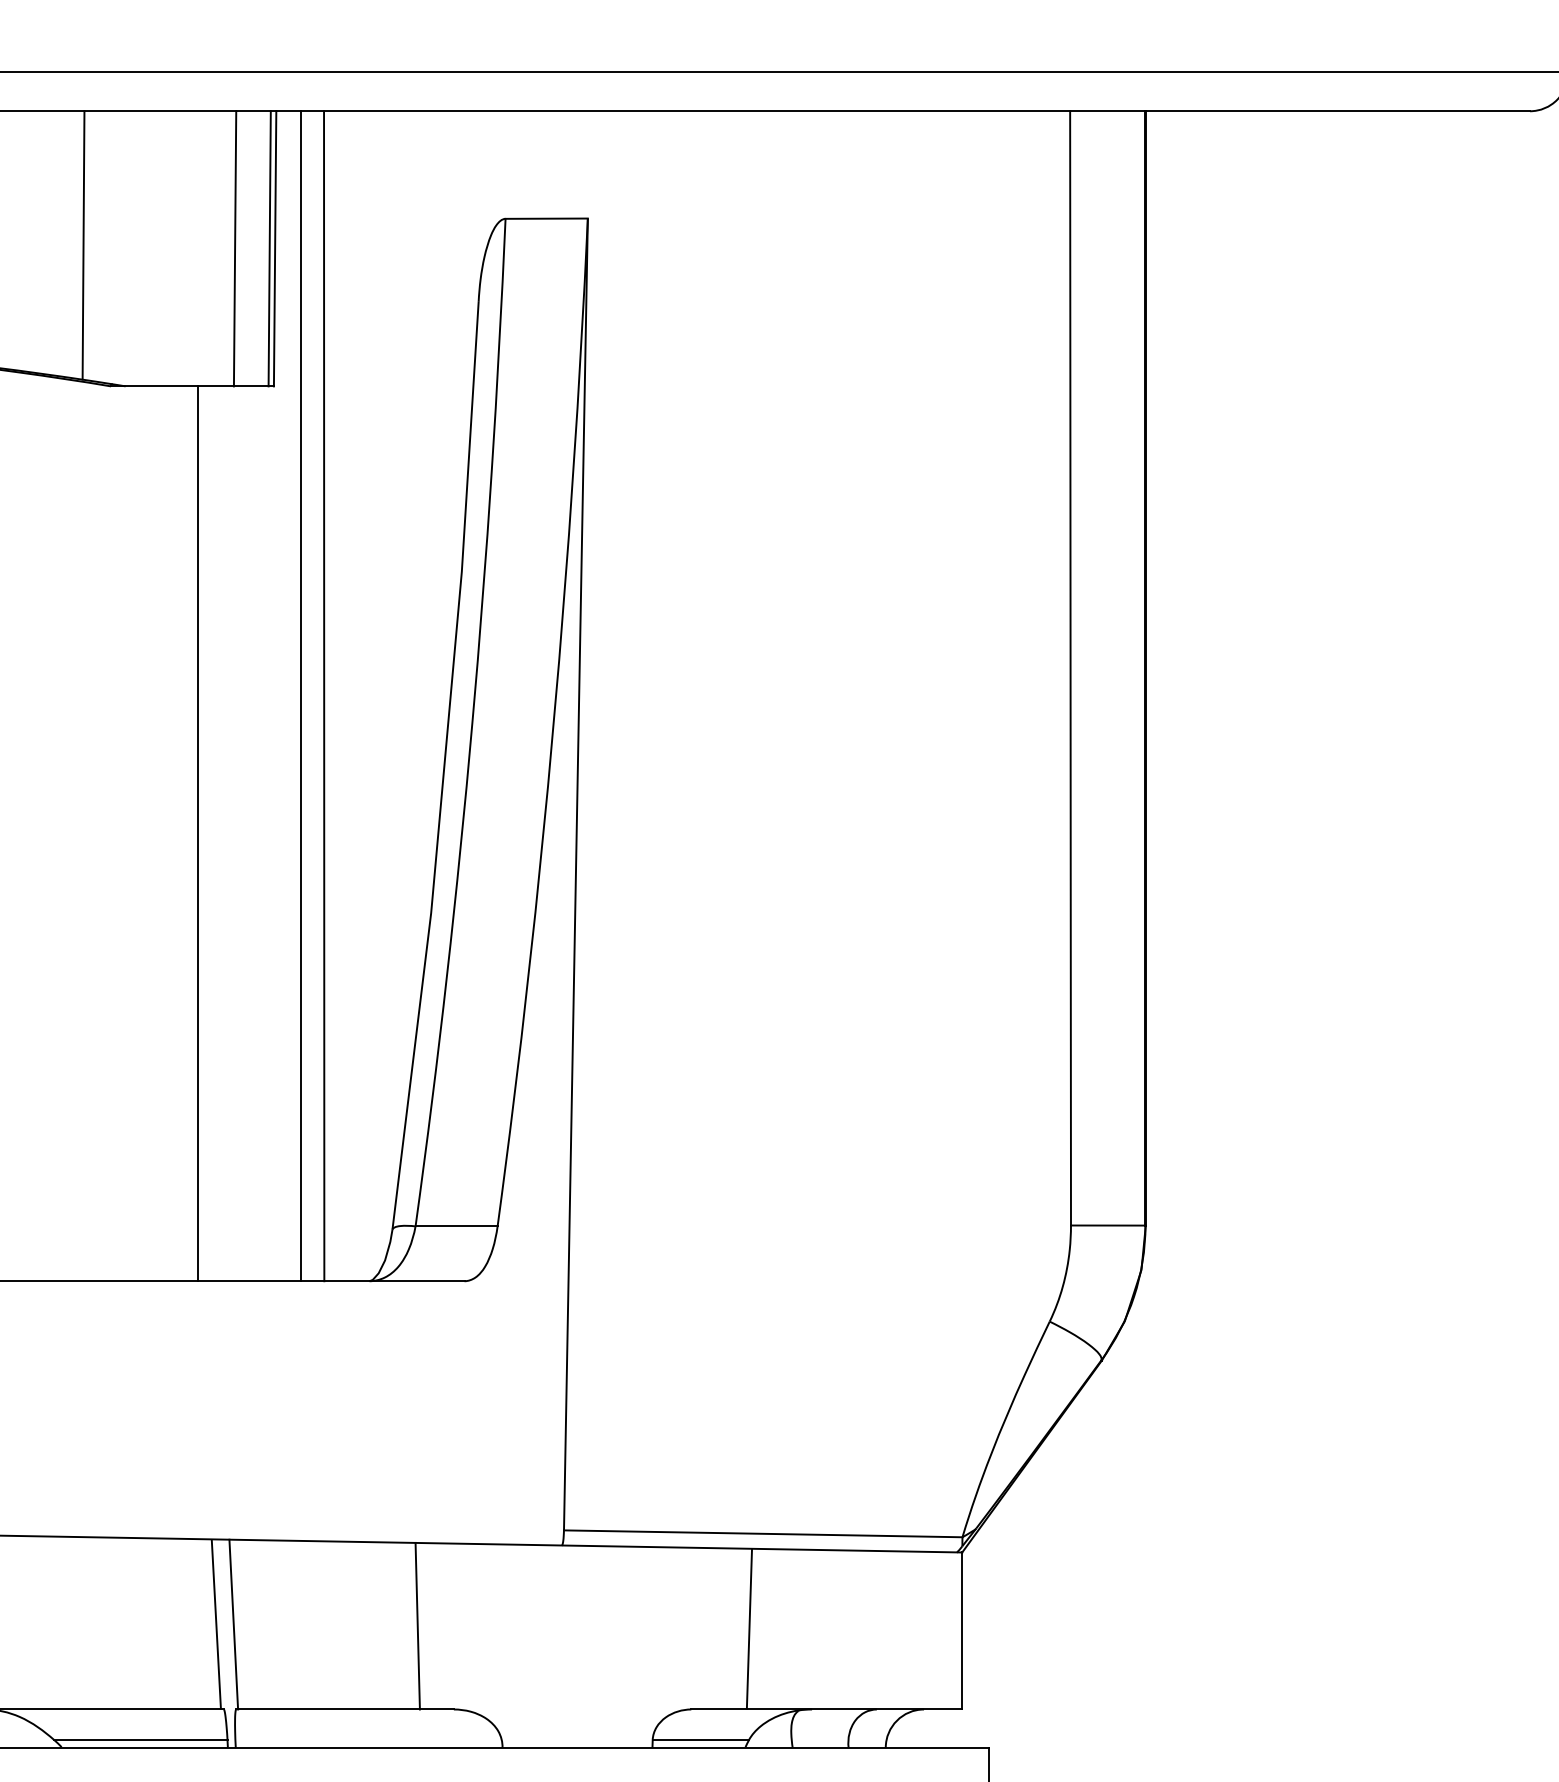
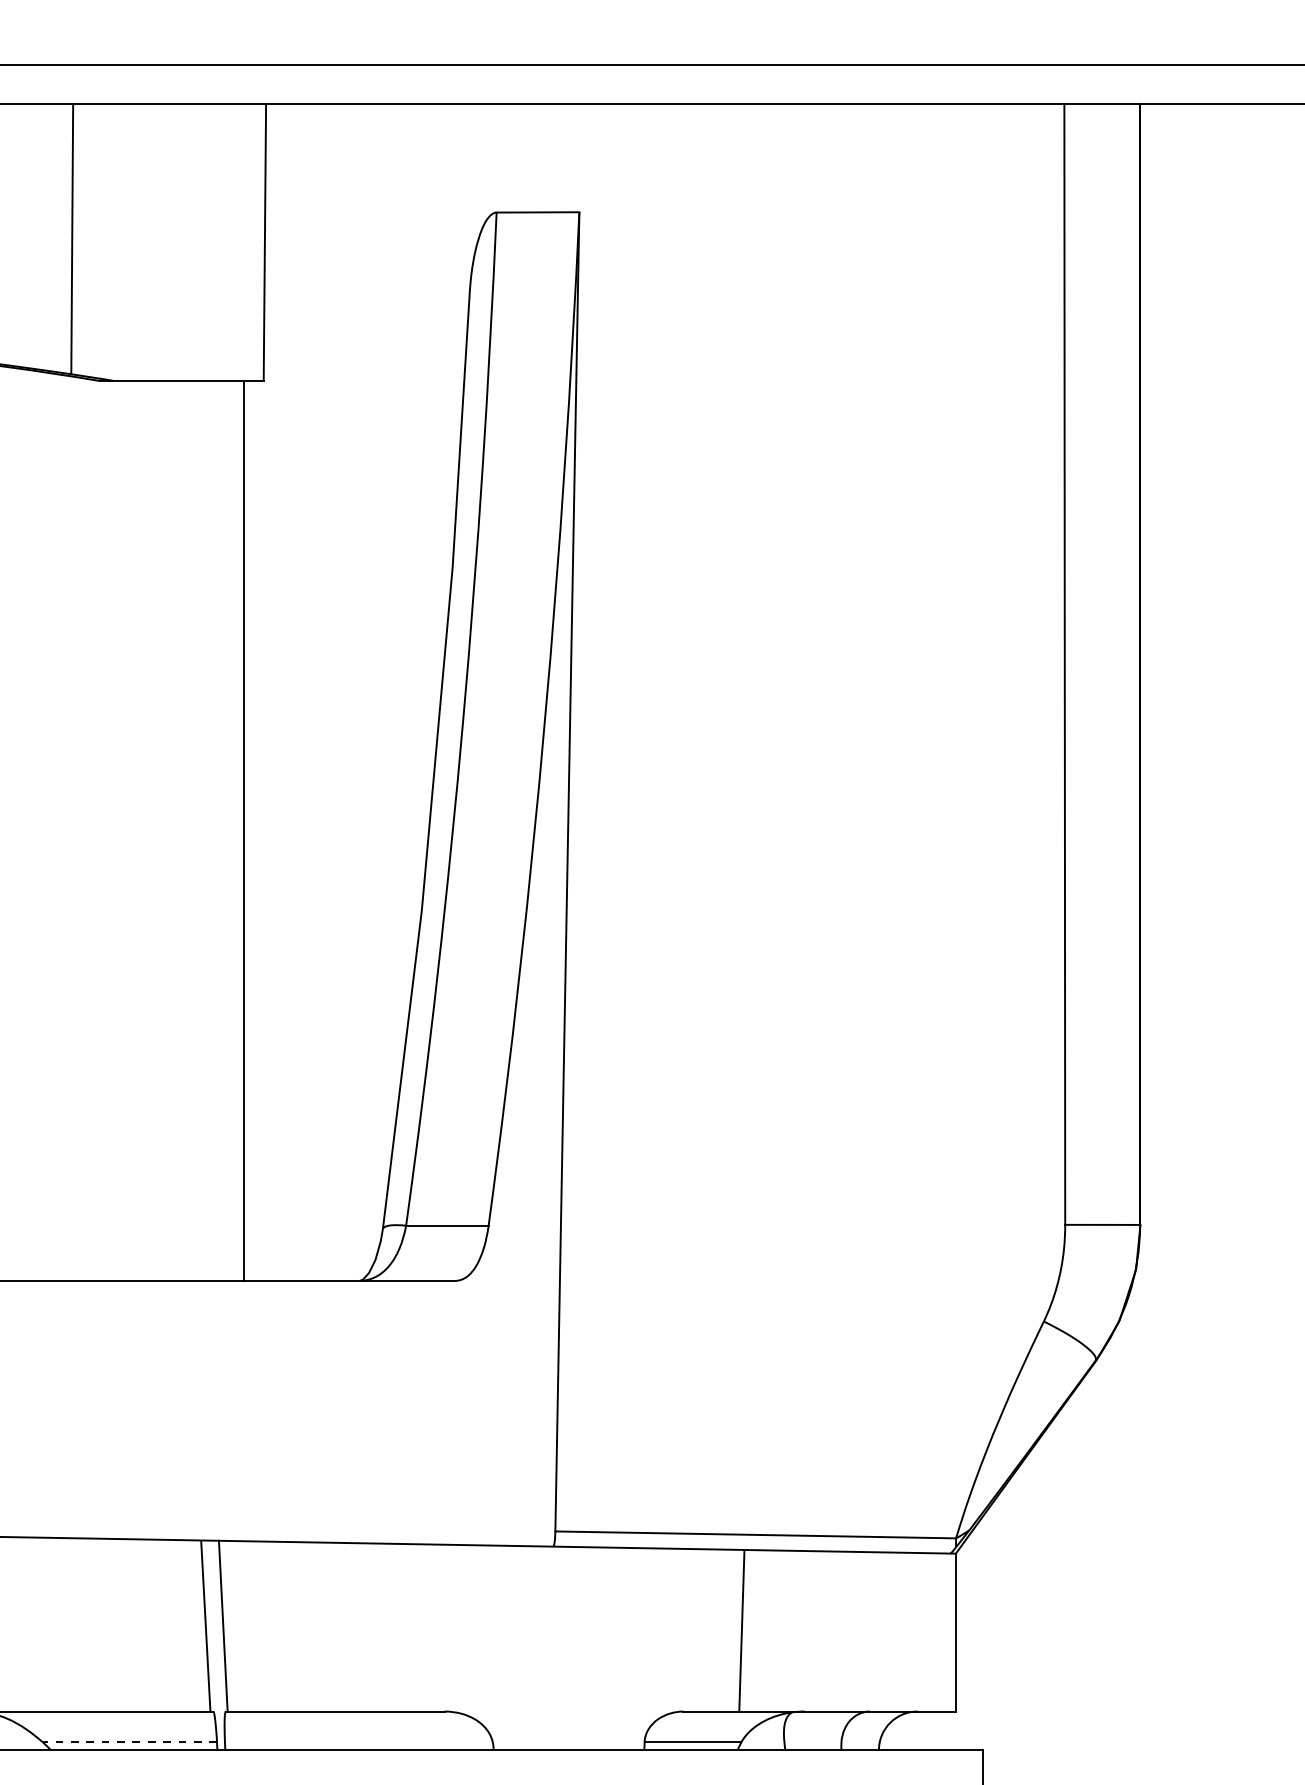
line: (234, 248) -> (224, 242), removed
line: (269, 248) -> (259, 242), removed
line: (300, 696) -> (290, 692), removed
line: (324, 696) -> (314, 692), removed
line: (197, 833) -> (244, 830), moved
line: (417, 1625) -> (408, 1627), removed
line: (140, 1740) -> (129, 1742), solid -> dashed

